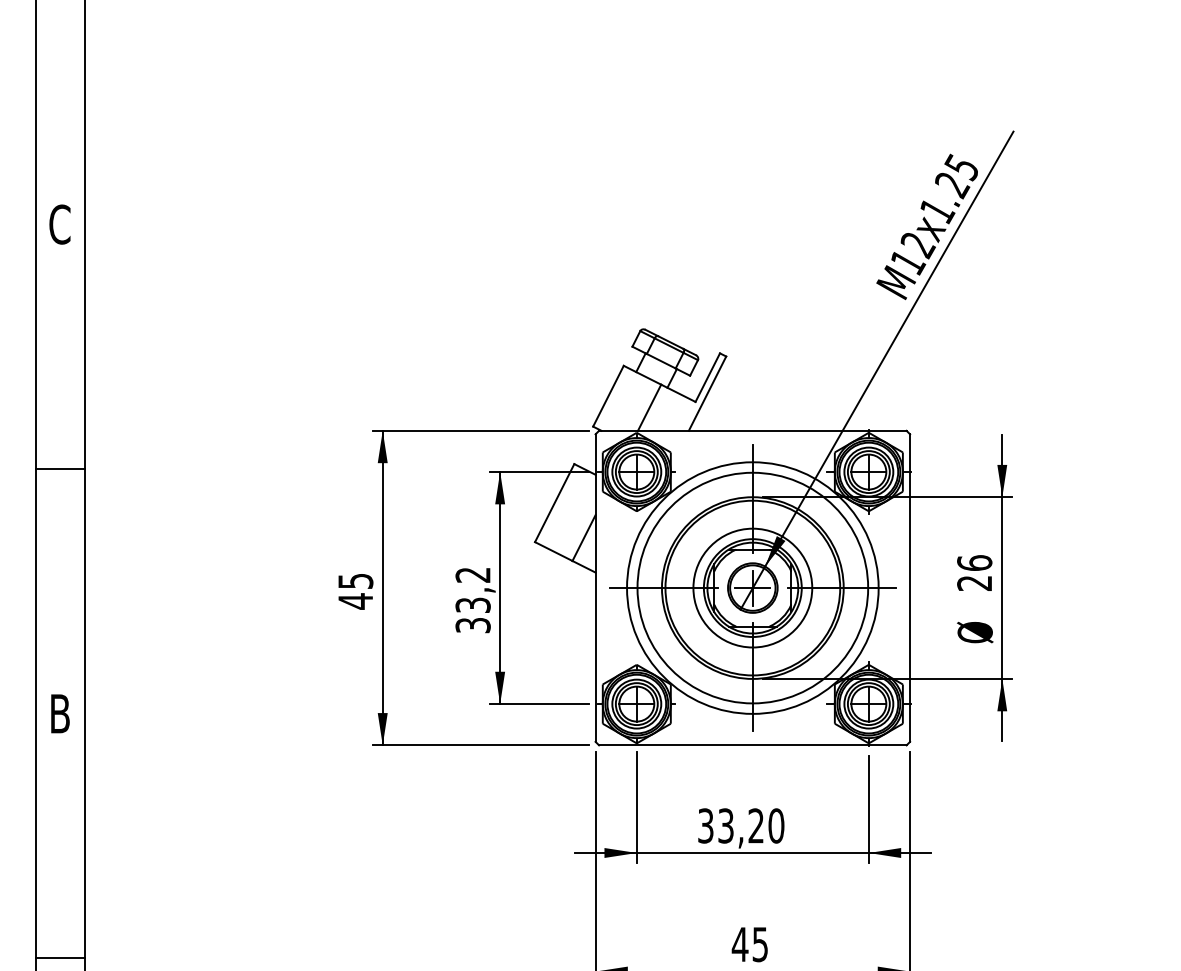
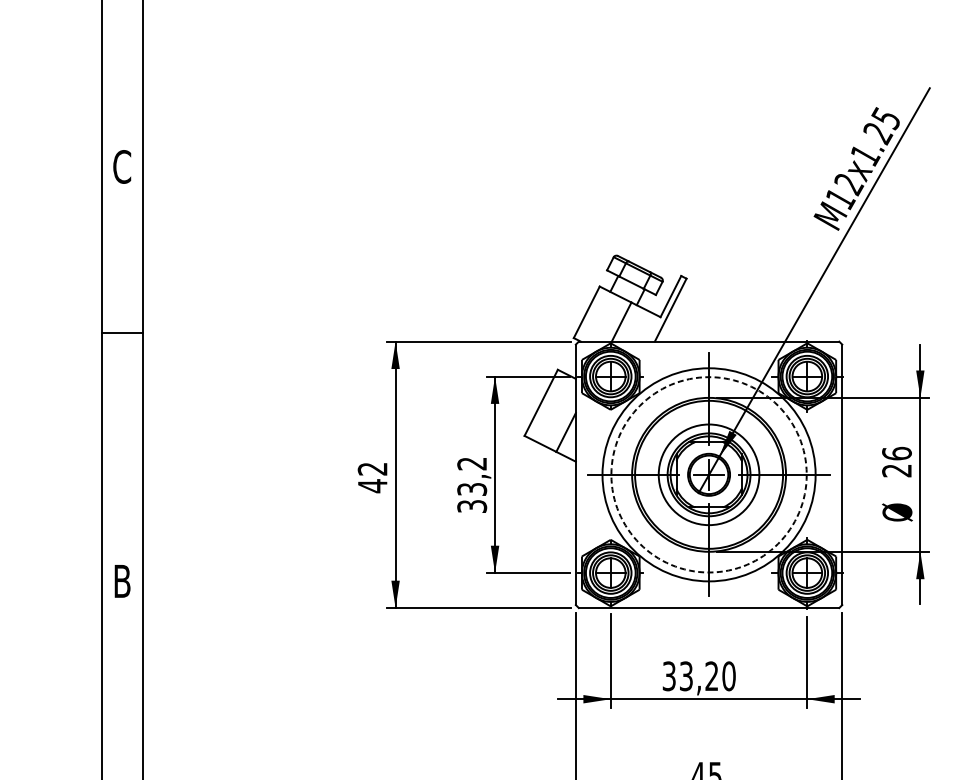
line: (59, 469) -> (121, 333), moved
text: (355, 581) -> (372, 469), 45 -> 42
circle: (752, 587) -> (708, 474), solid -> dashed

